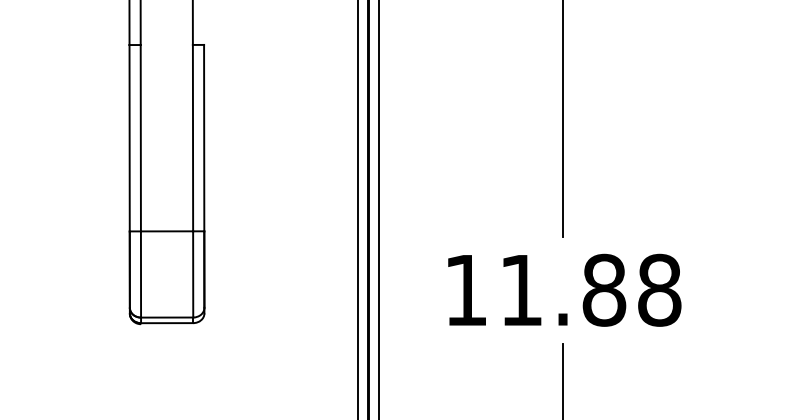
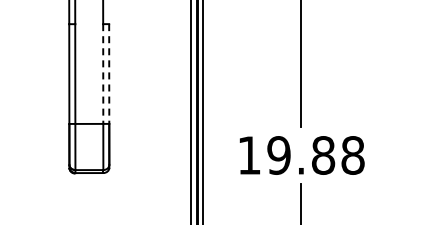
line: (193, 139) -> (103, 74), solid -> dashed
line: (204, 139) -> (109, 74), solid -> dashed
text: (520, 290) -> (278, 155), 11.88 -> 19.88

